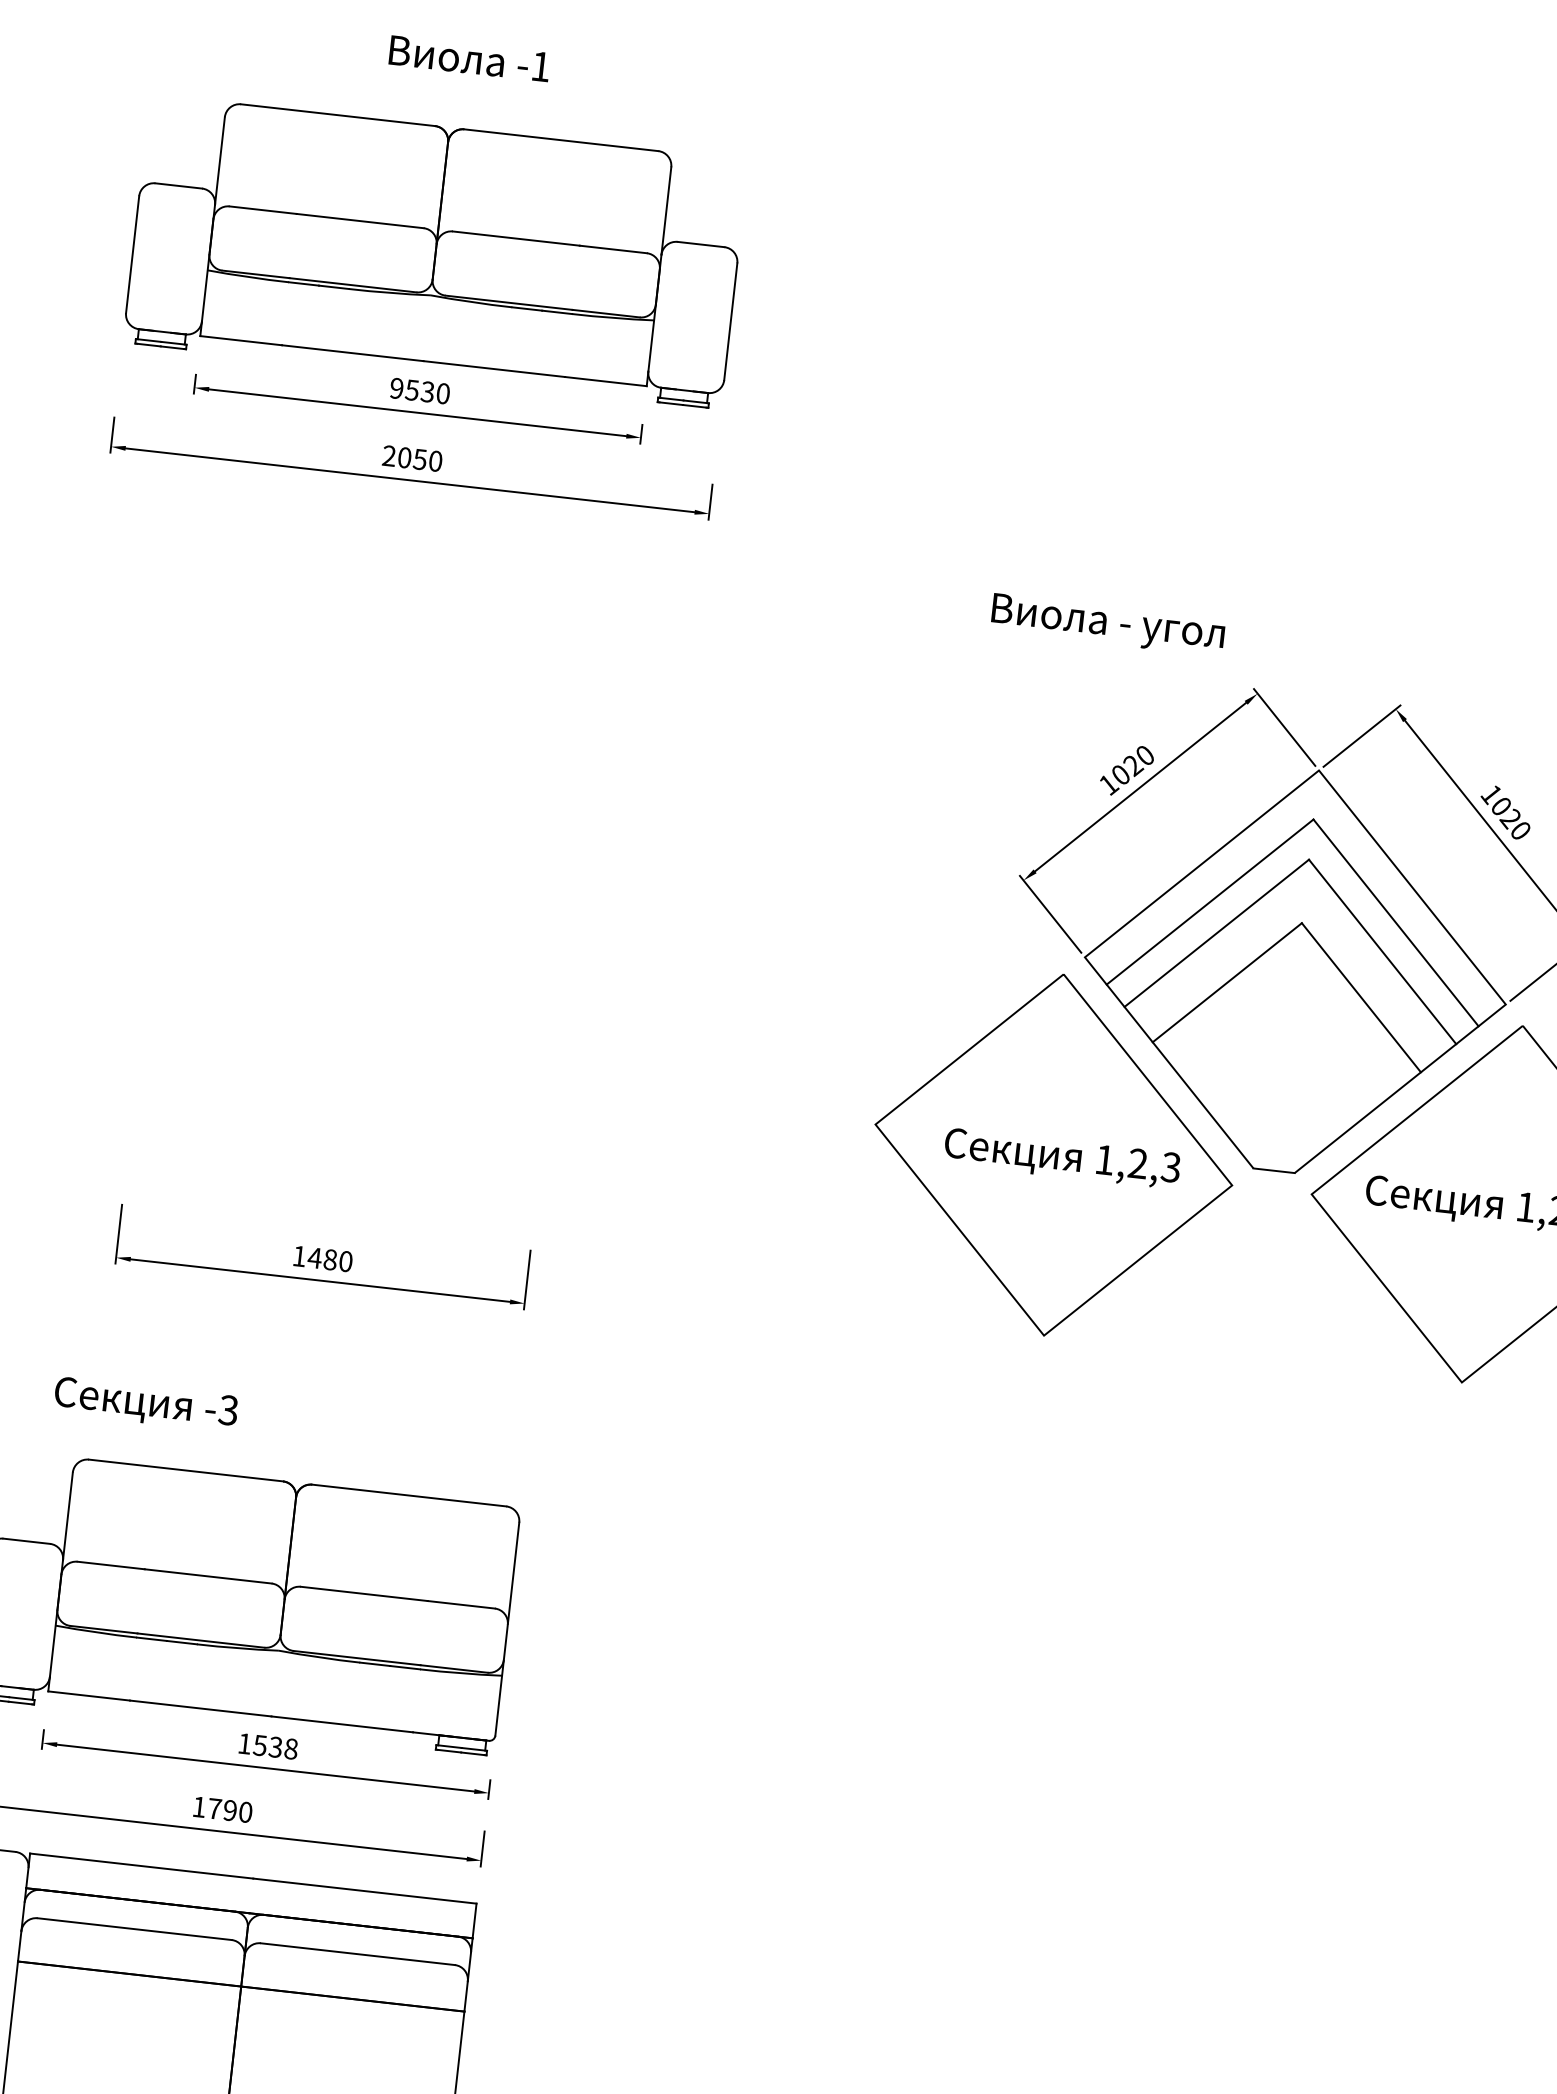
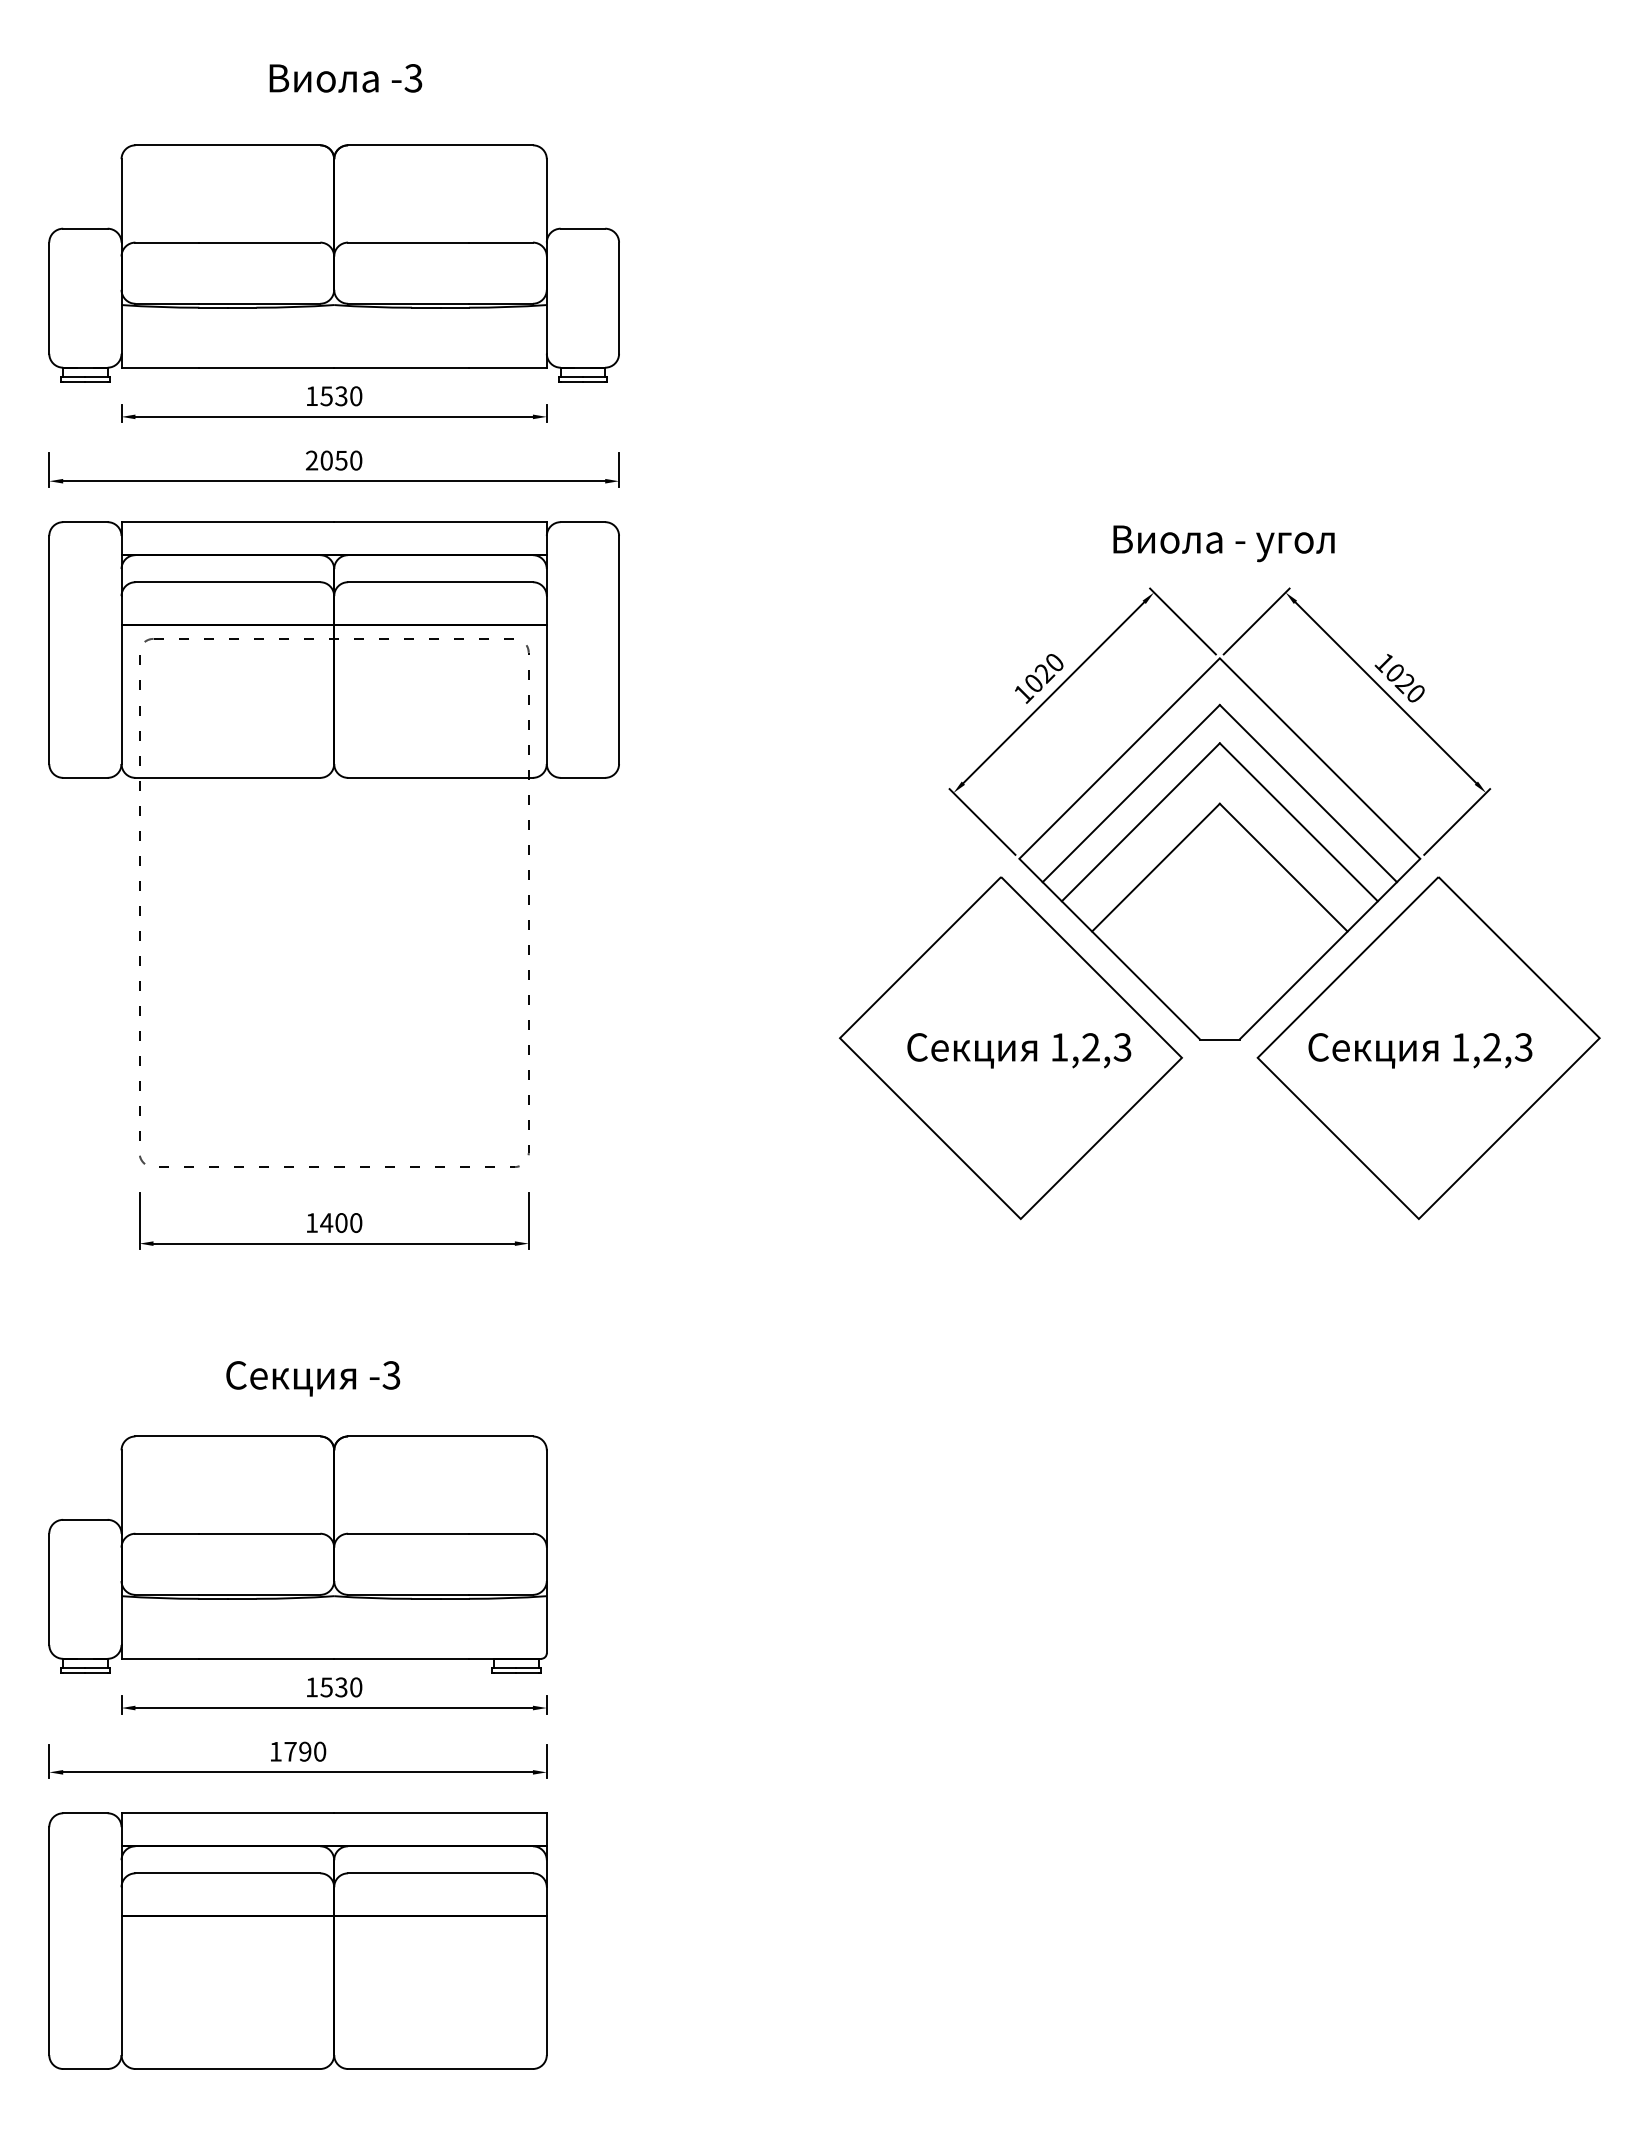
text: (540, 66) -> (413, 78), -1 -> -3
text: (396, 388) -> (311, 396), 9530 -> 1530
text: (1107, 624) -> (1223, 543), moved
part: (364, 791) -> (324, 778), added
text: (330, 1259) -> (341, 1222), 1480 -> 1400
text: (146, 1404) -> (313, 1378), moved
text: (291, 1749) -> (356, 1687), 1538 -> 1530

